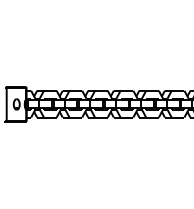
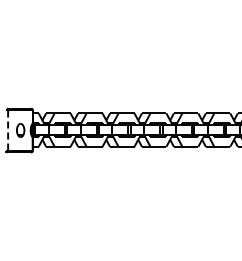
line: (7, 104) -> (8, 130), solid -> dashed

